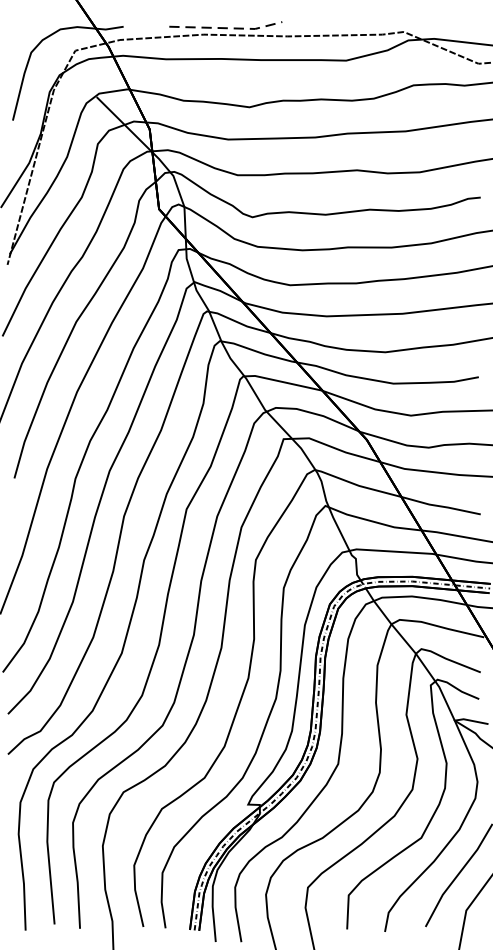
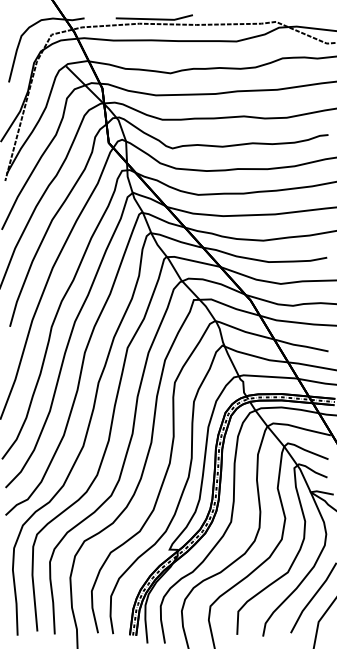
line: (227, 28) -> (155, 19), dashed -> solid

